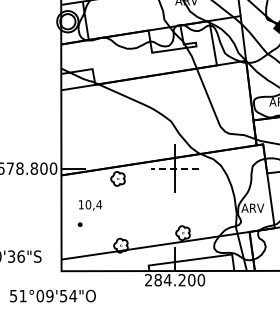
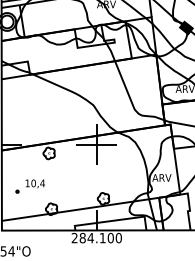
line: (174, 168) -> (96, 144), dashed -> solid
text: (90, 205) -> (35, 184), moved
text: (181, 279) -> (102, 237), 284.200 -> 284.100

